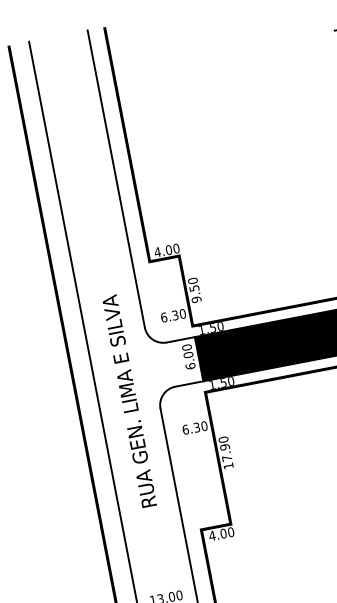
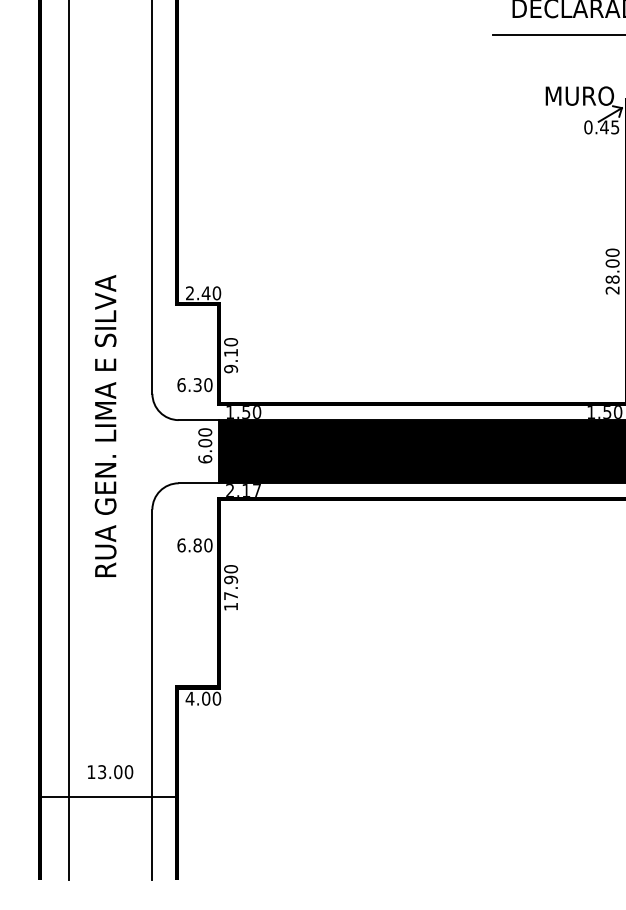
text: (162, 251) -> (197, 293), 4.00 -> 2.40
text: (194, 288) -> (231, 352), 9.50 -> 9.10
text: (221, 383) -> (243, 490), 1.50 -> 2.17
text: (129, 400) -> (105, 425), moved
text: (196, 427) -> (197, 545), 6.30 -> 6.80

